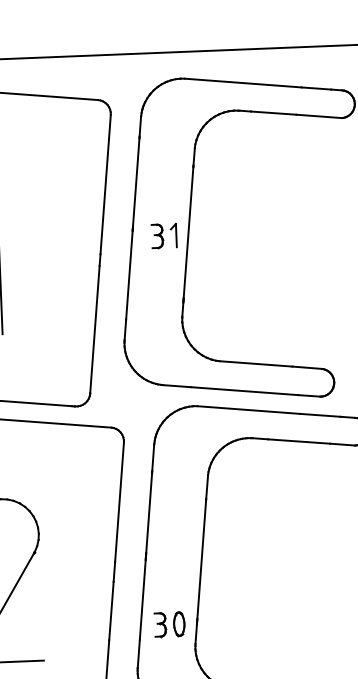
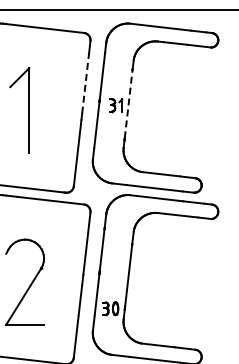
line: (104, 196) -> (85, 83), solid -> dashed
line: (188, 231) -> (128, 103), solid -> dashed

